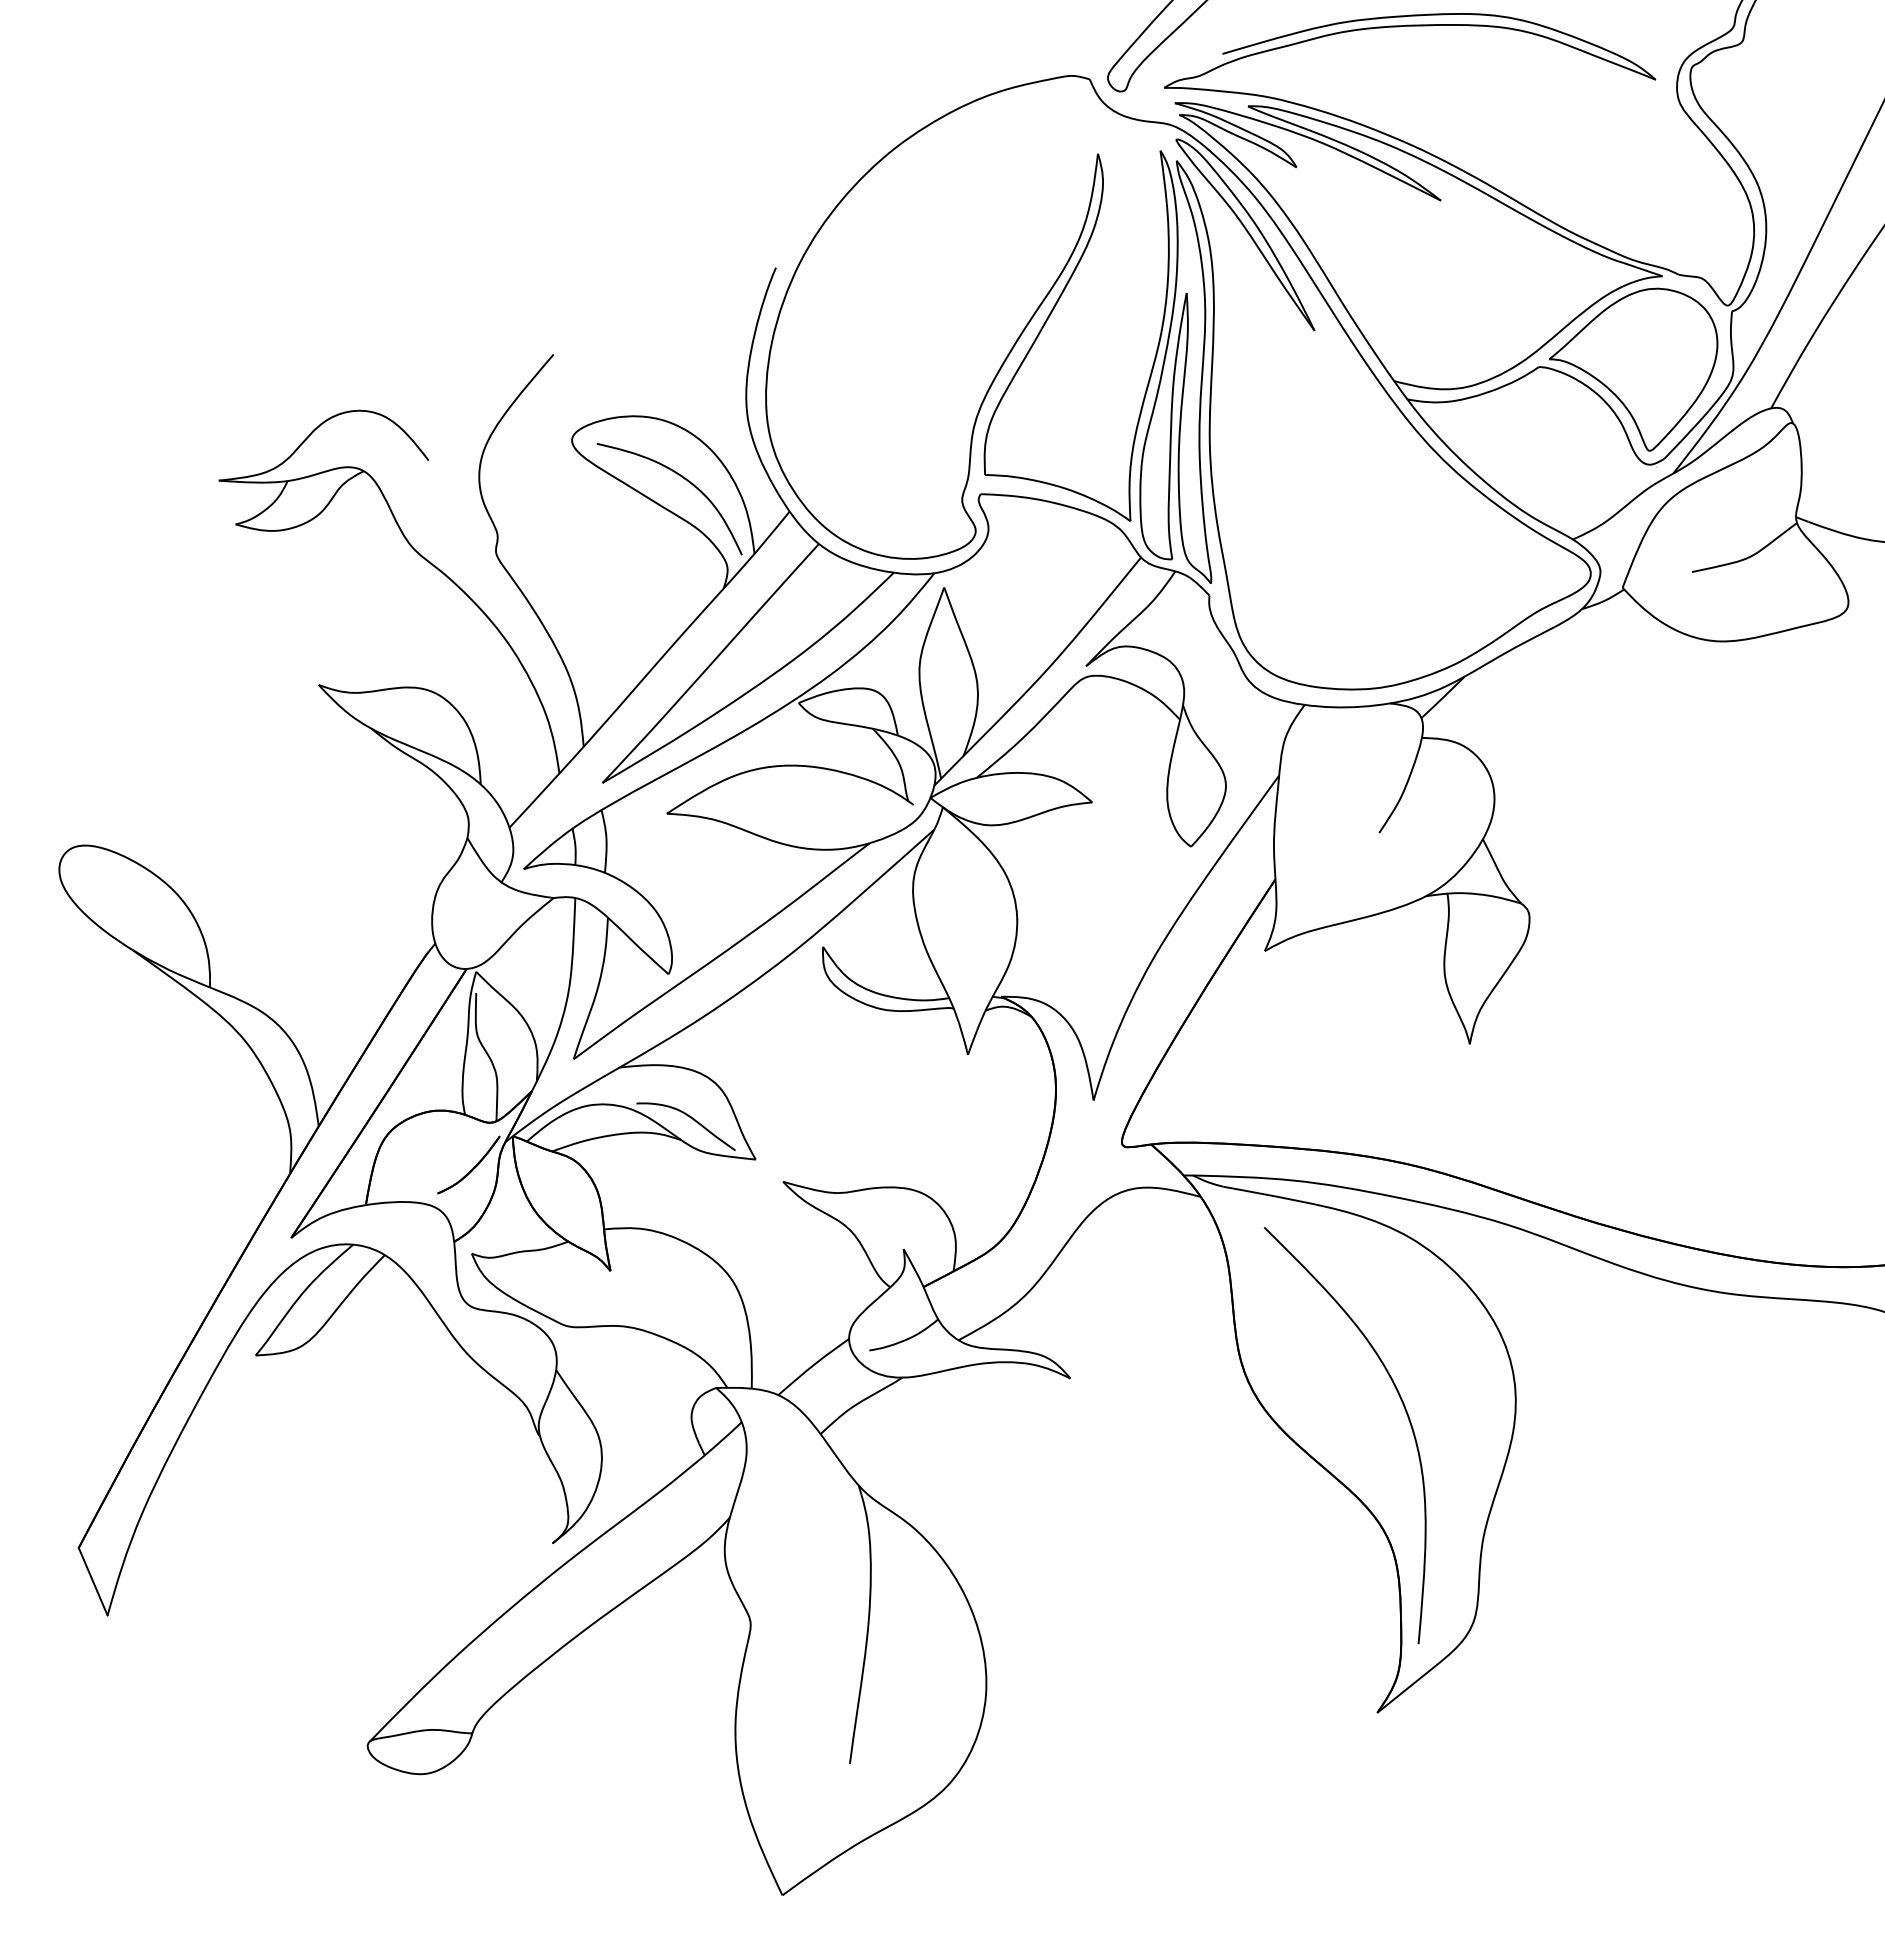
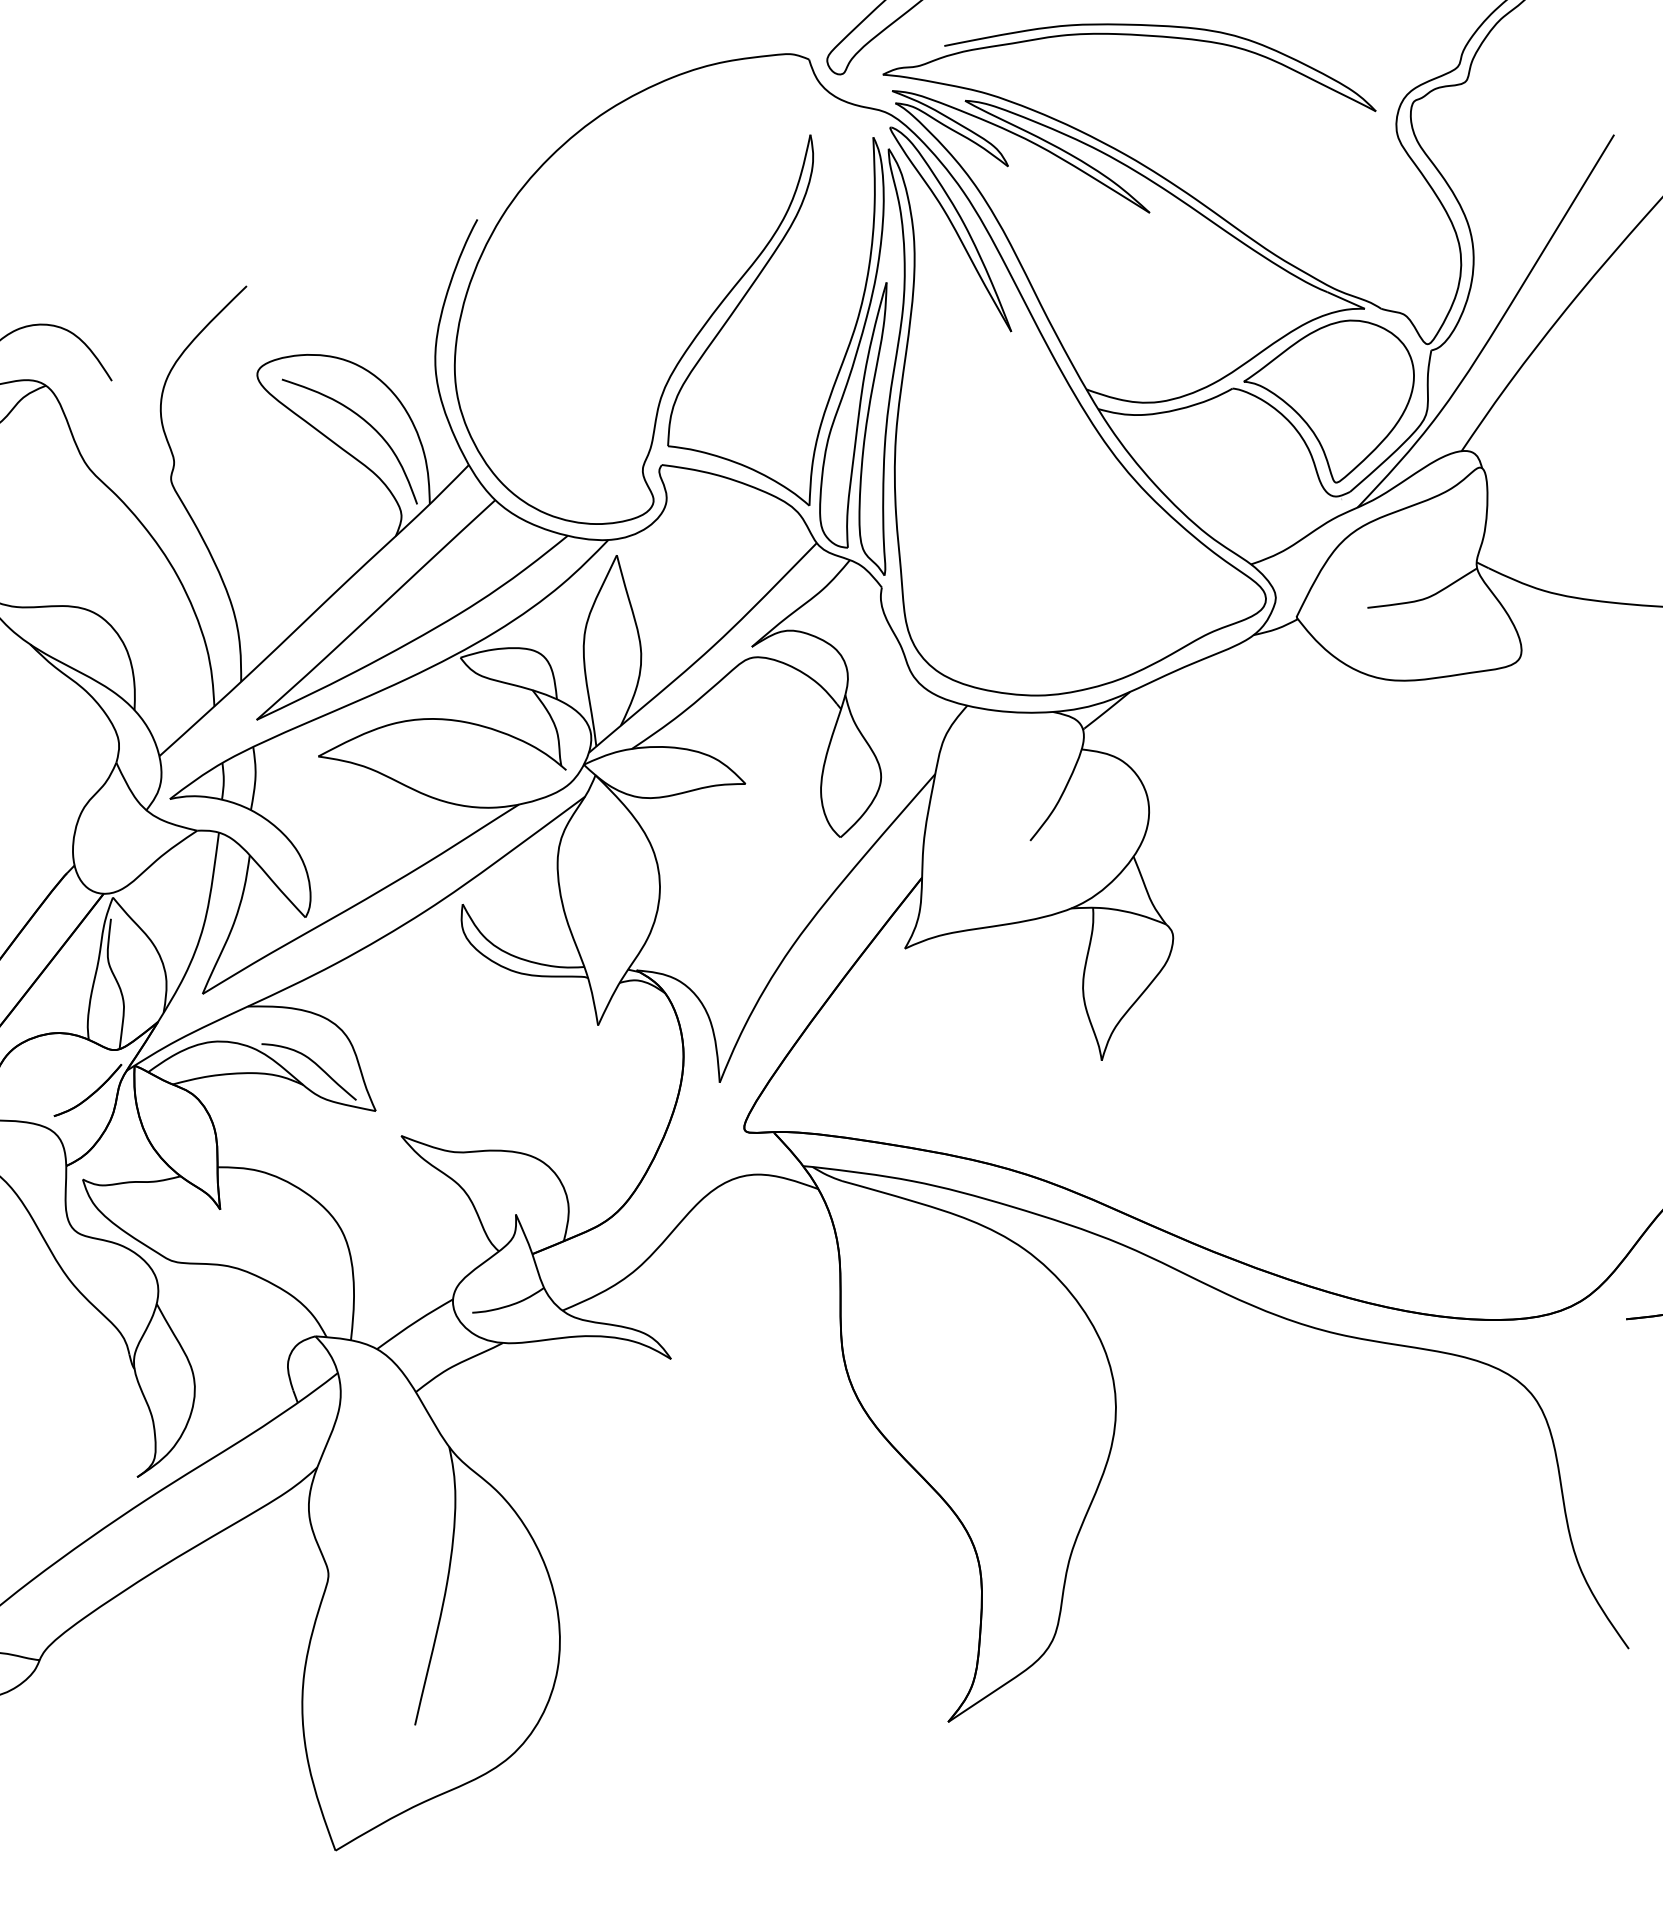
curve: (1405, 1412) -> (1003, 1423), removed

